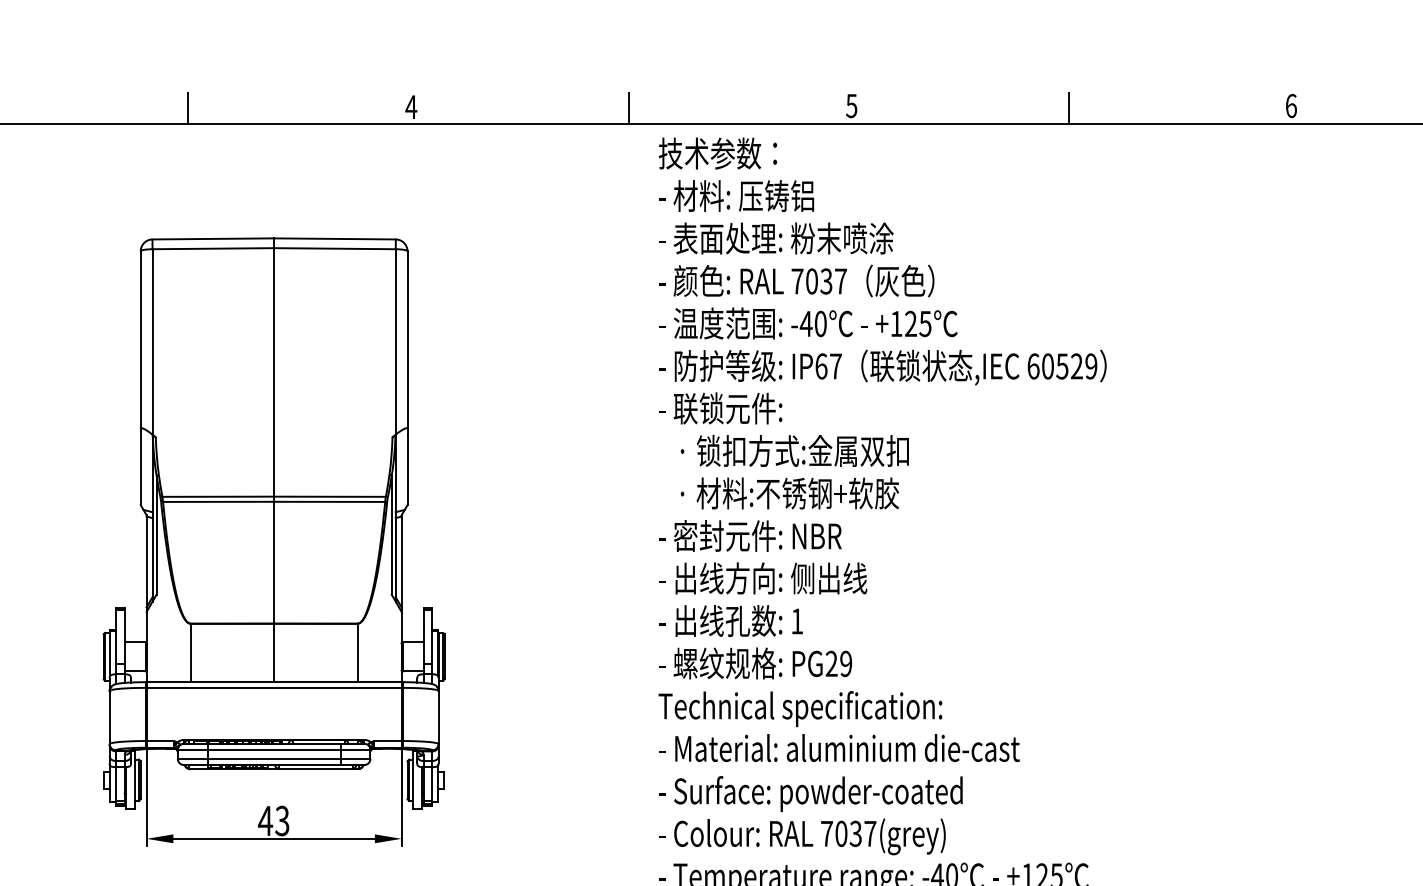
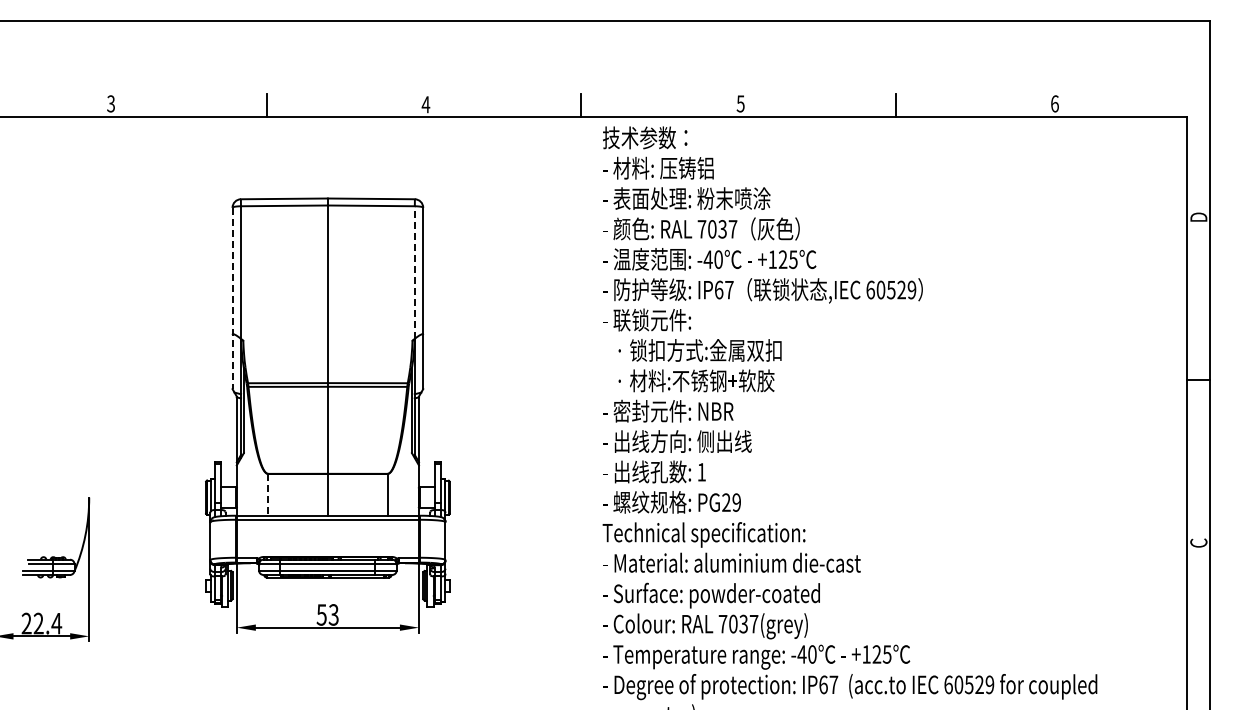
line: (395, 341) -> (414, 272), solid -> dashed
line: (140, 378) -> (232, 298), solid -> dashed
line: (191, 652) -> (268, 494), solid -> dashed
text: (265, 820) -> (321, 614), 43 -> 53

